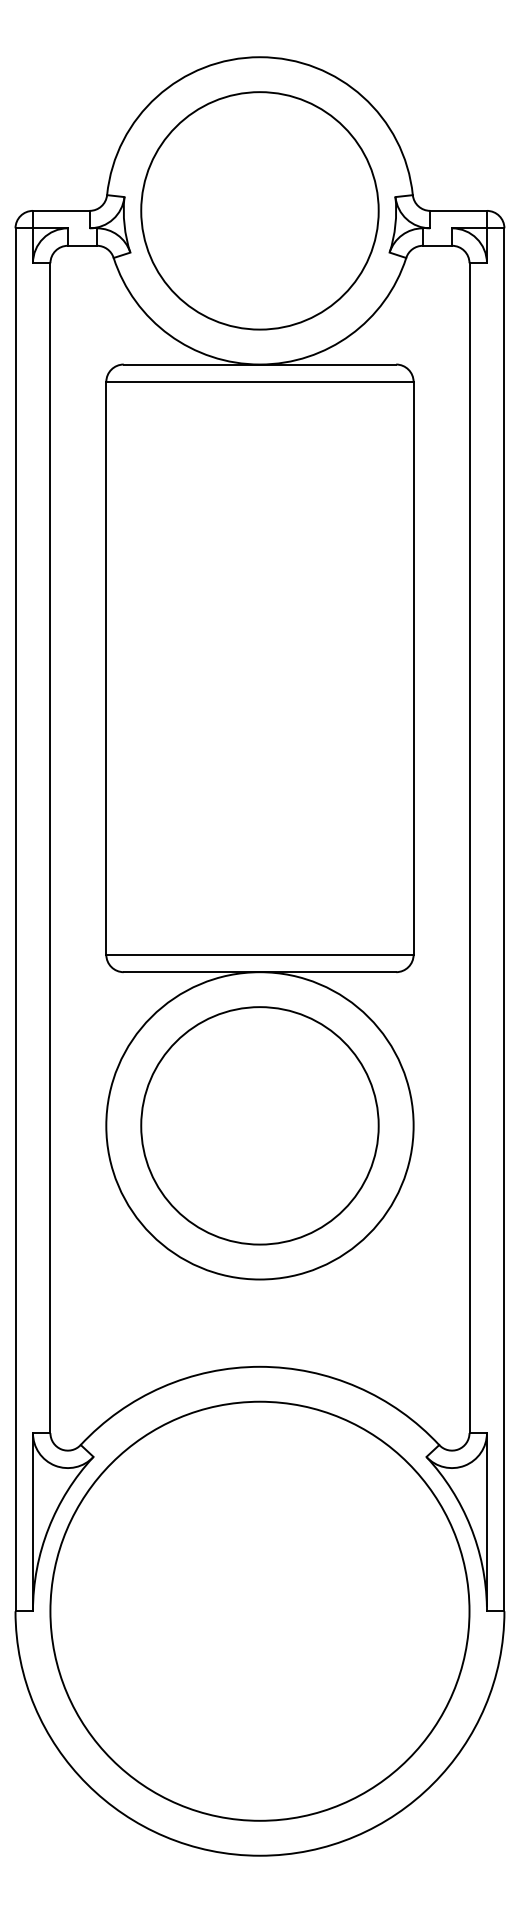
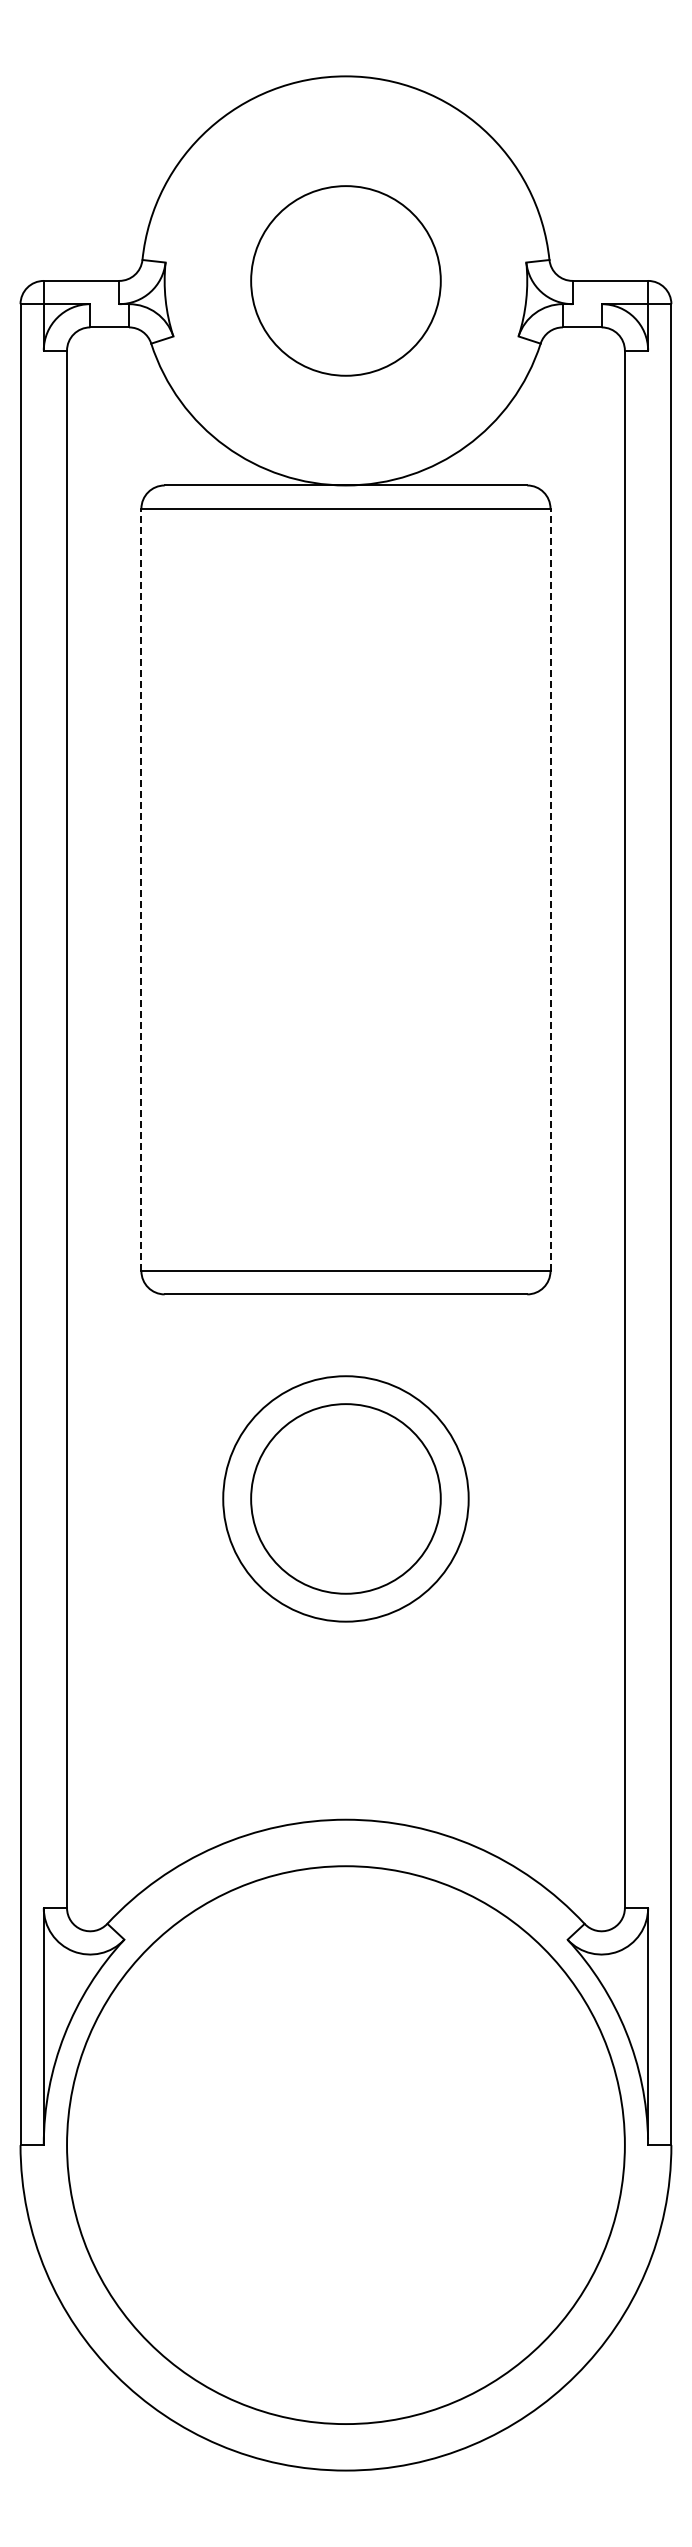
circle: (259, 210) -> (345, 280), size x0.6
line: (106, 668) -> (141, 889), solid -> dashed
line: (413, 668) -> (550, 889), solid -> dashed
circle: (259, 1125) -> (345, 1498), size x0.6
circle: (259, 1125) -> (345, 1498), size x0.6

